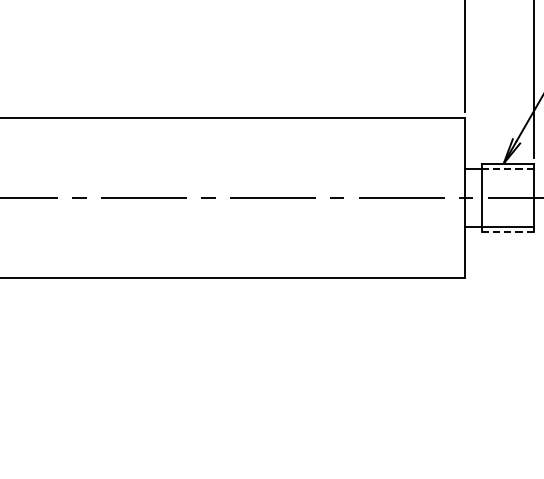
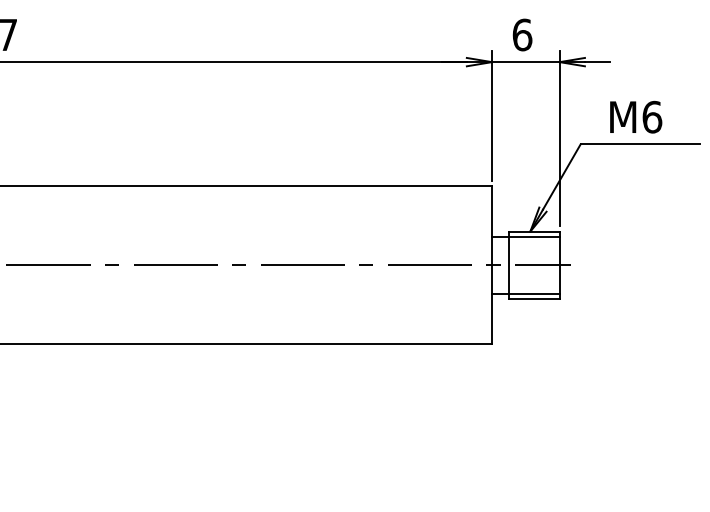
line: (507, 169) -> (534, 237), dashed -> solid
line: (507, 232) -> (534, 299), dashed -> solid

